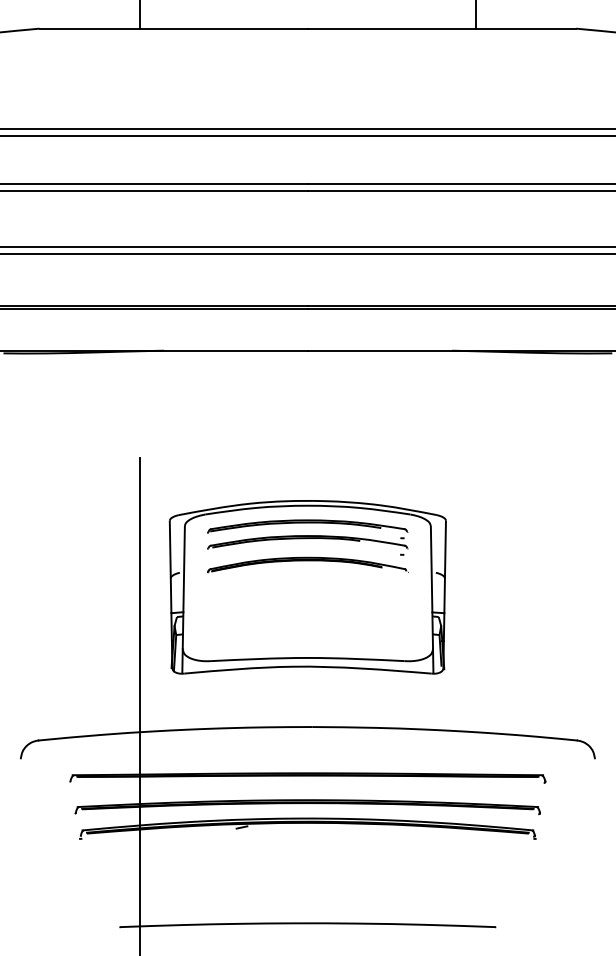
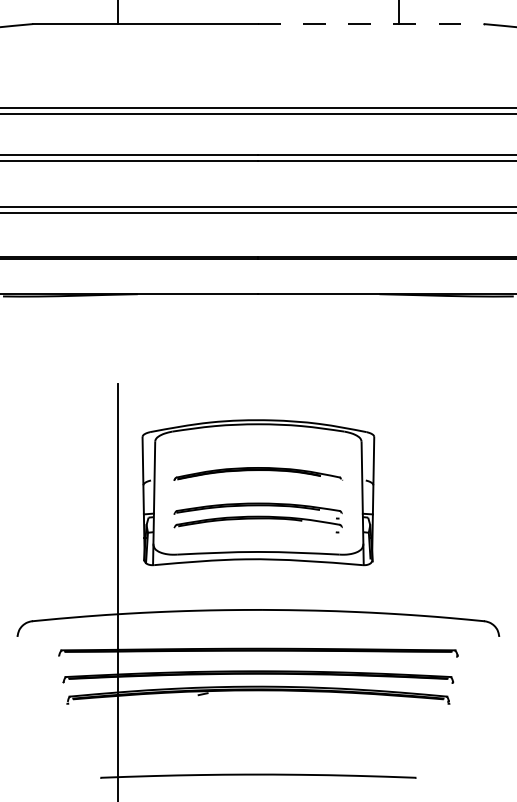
line: (441, 29) -> (370, 24), solid -> dashed
part: (306, 537) -> (257, 517), moved

